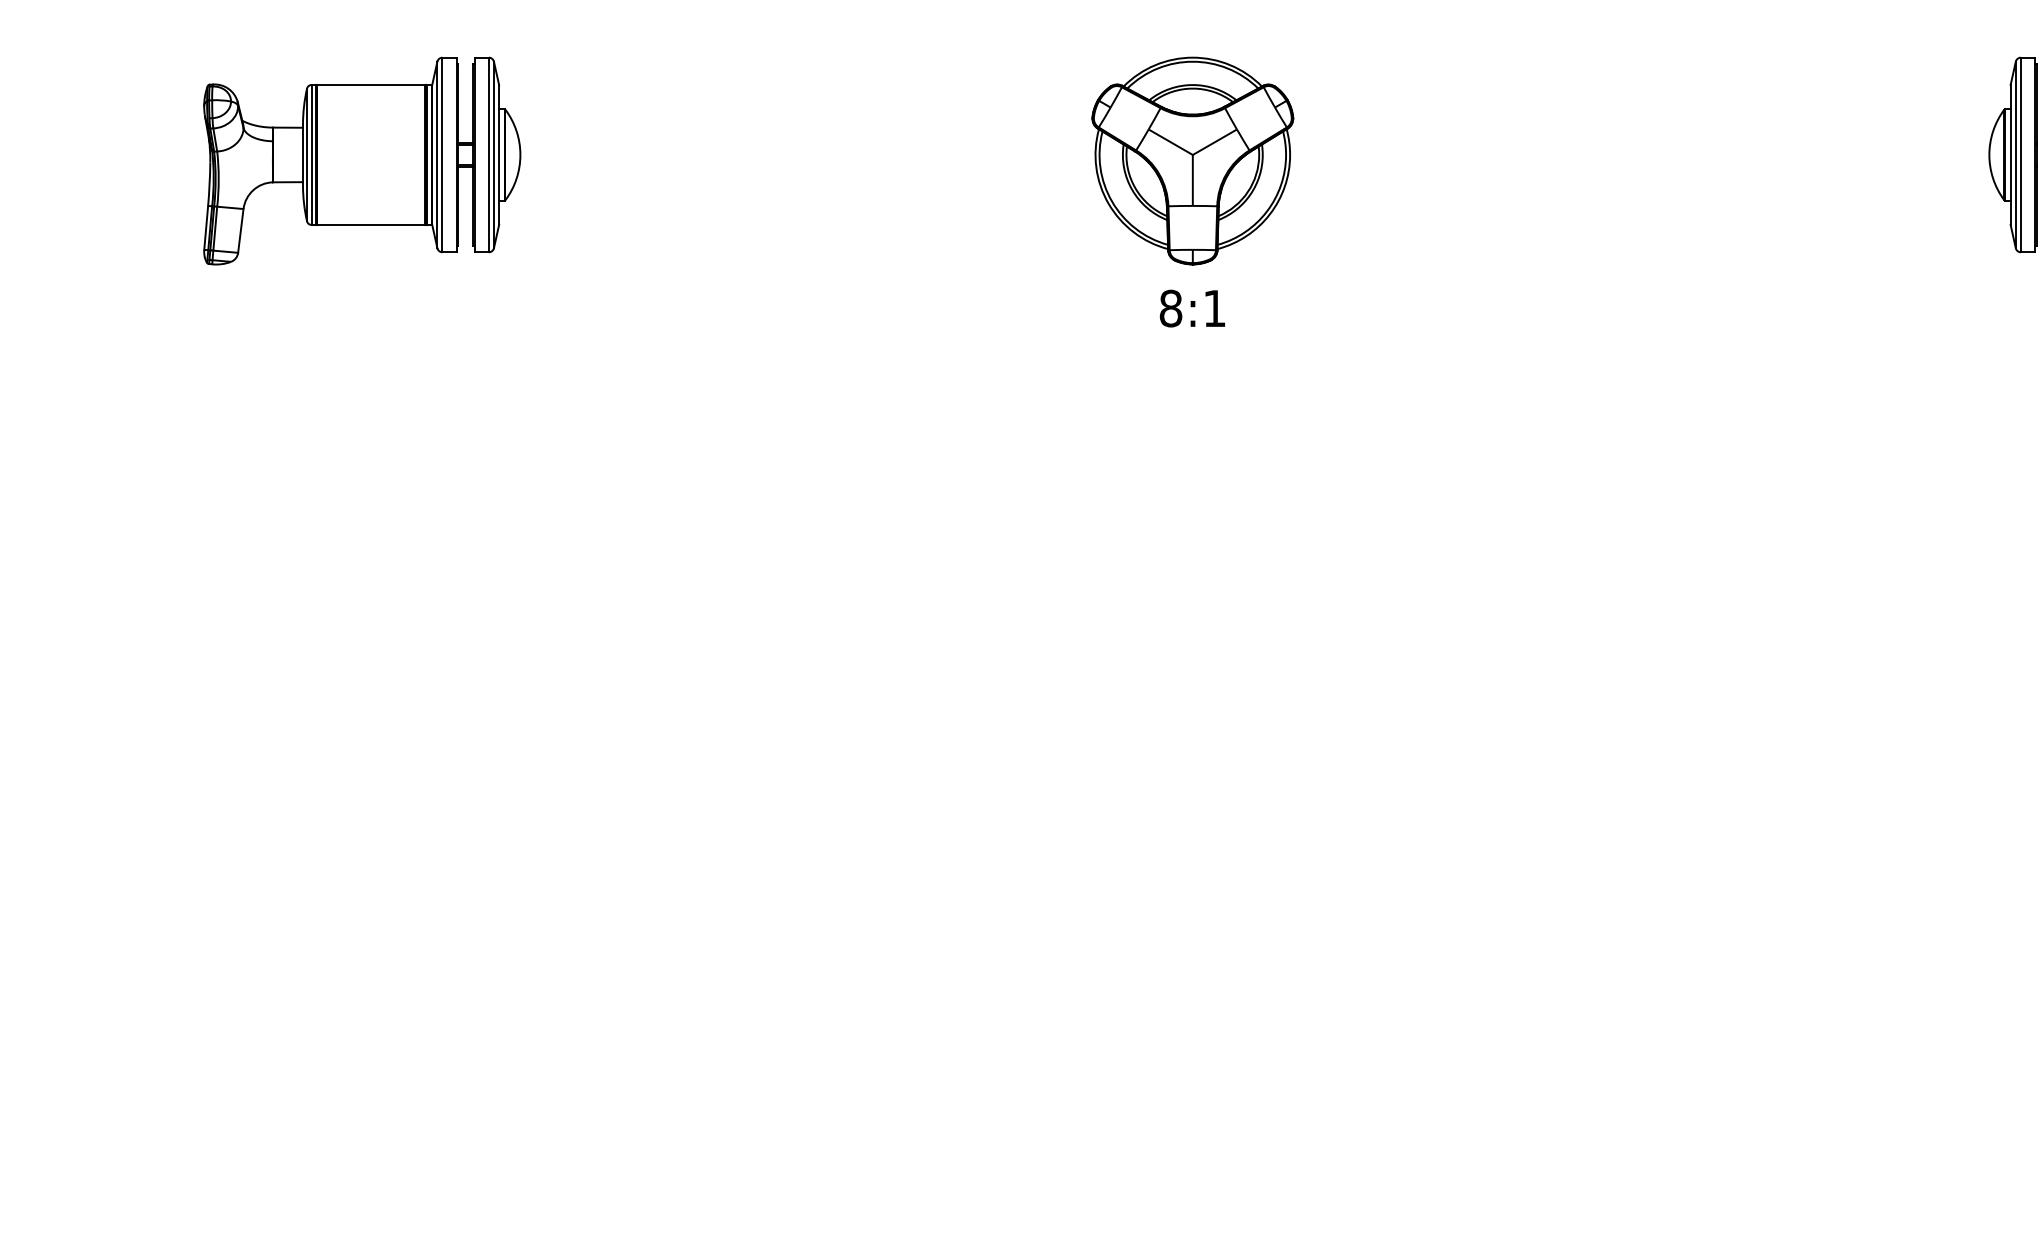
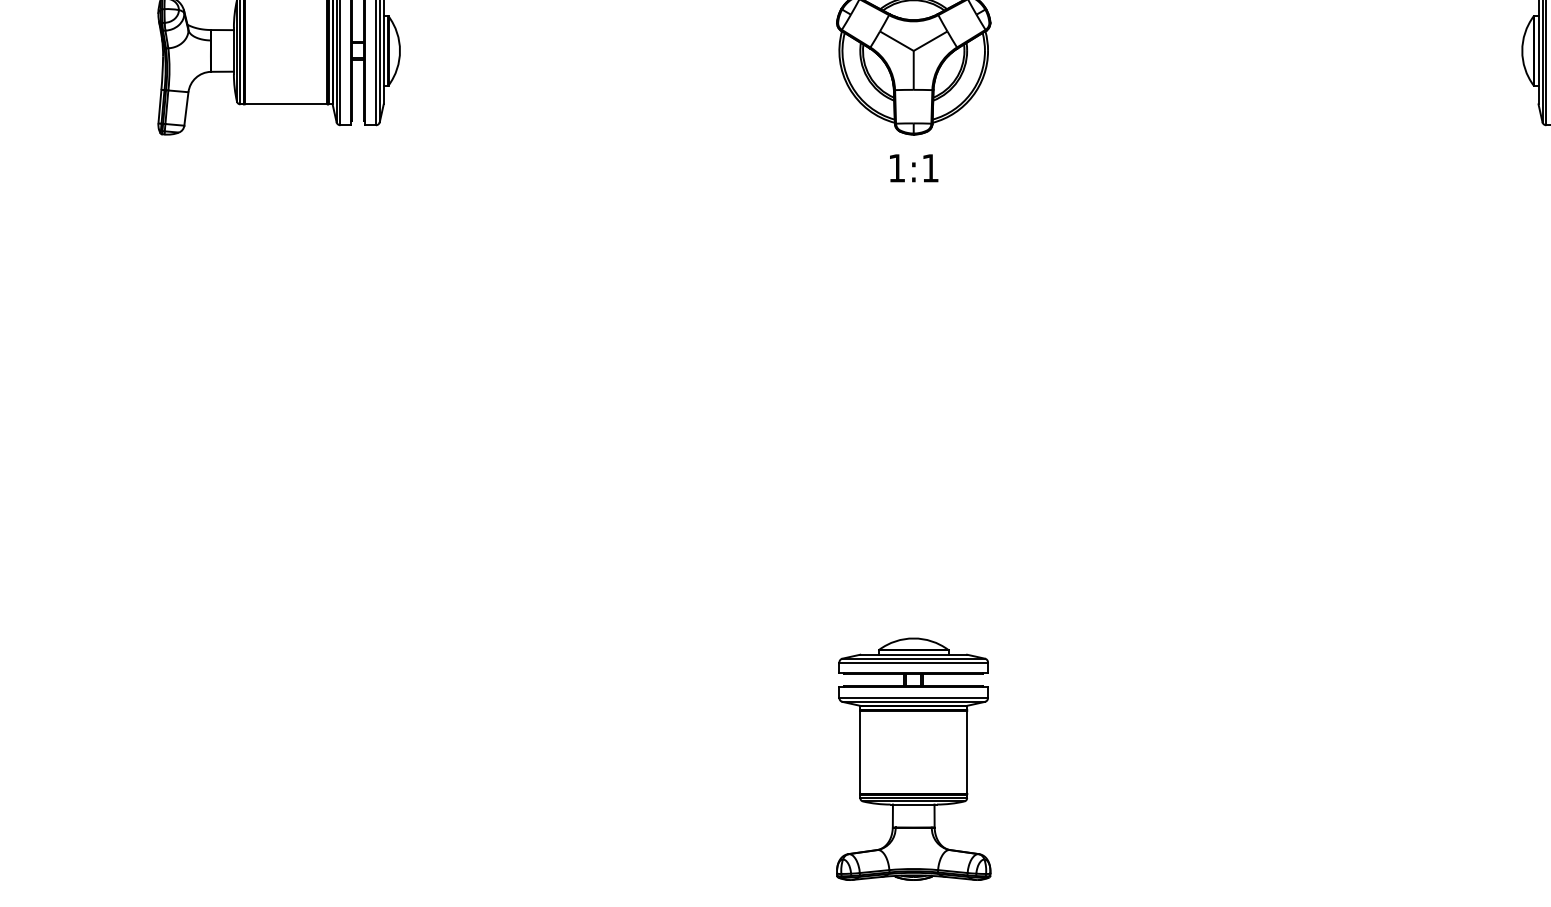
text: (1170, 308) -> (896, 168), 8:1 -> 1:1
part: (1192, 1082) -> (913, 759), added

